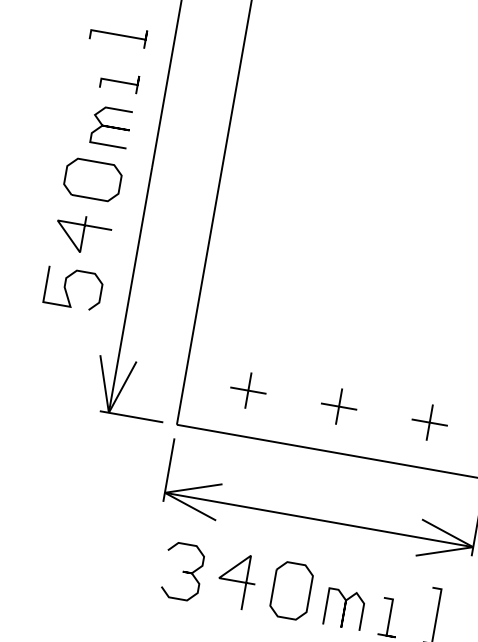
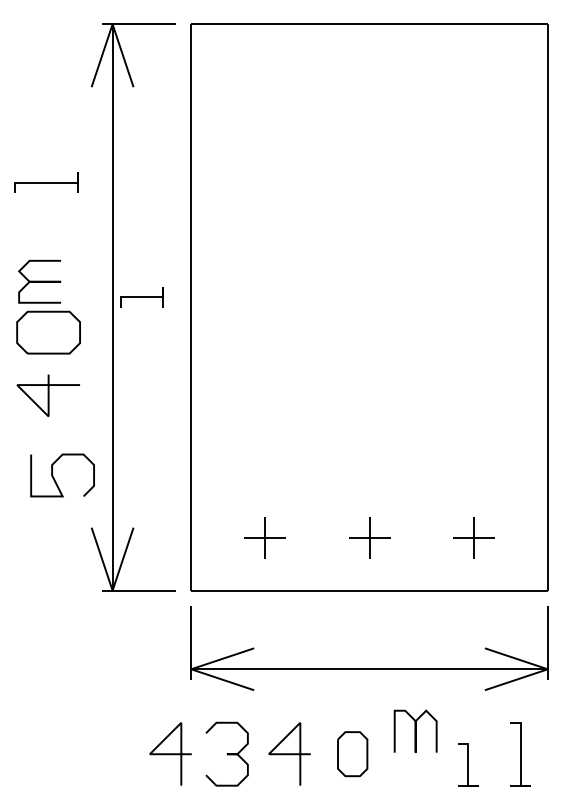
line: (118, 34) -> (46, 182), moved
line: (119, 81) -> (141, 297), moved
curve: (111, 126) -> (39, 281), moved
curve: (66, 291) -> (55, 479), moved
line: (134, 562) -> (170, 753), added
part: (291, 590) -> (352, 753), size x0.7
curve: (344, 608) -> (415, 730), moved

